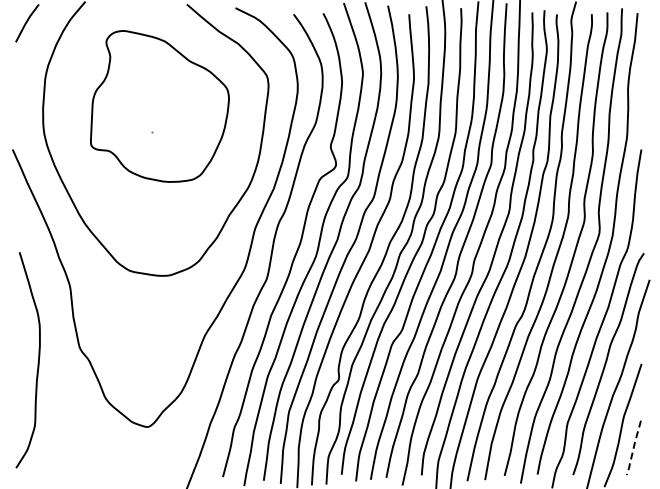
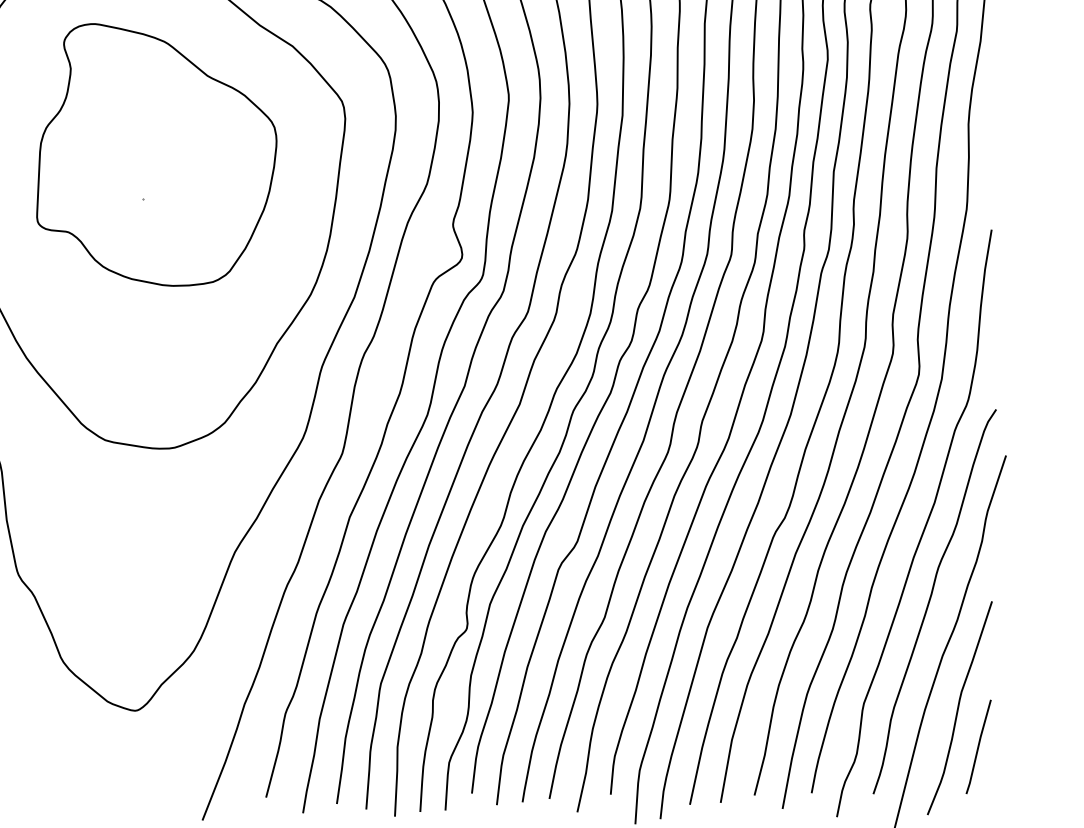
line: (633, 447) -> (977, 746), dashed -> solid

